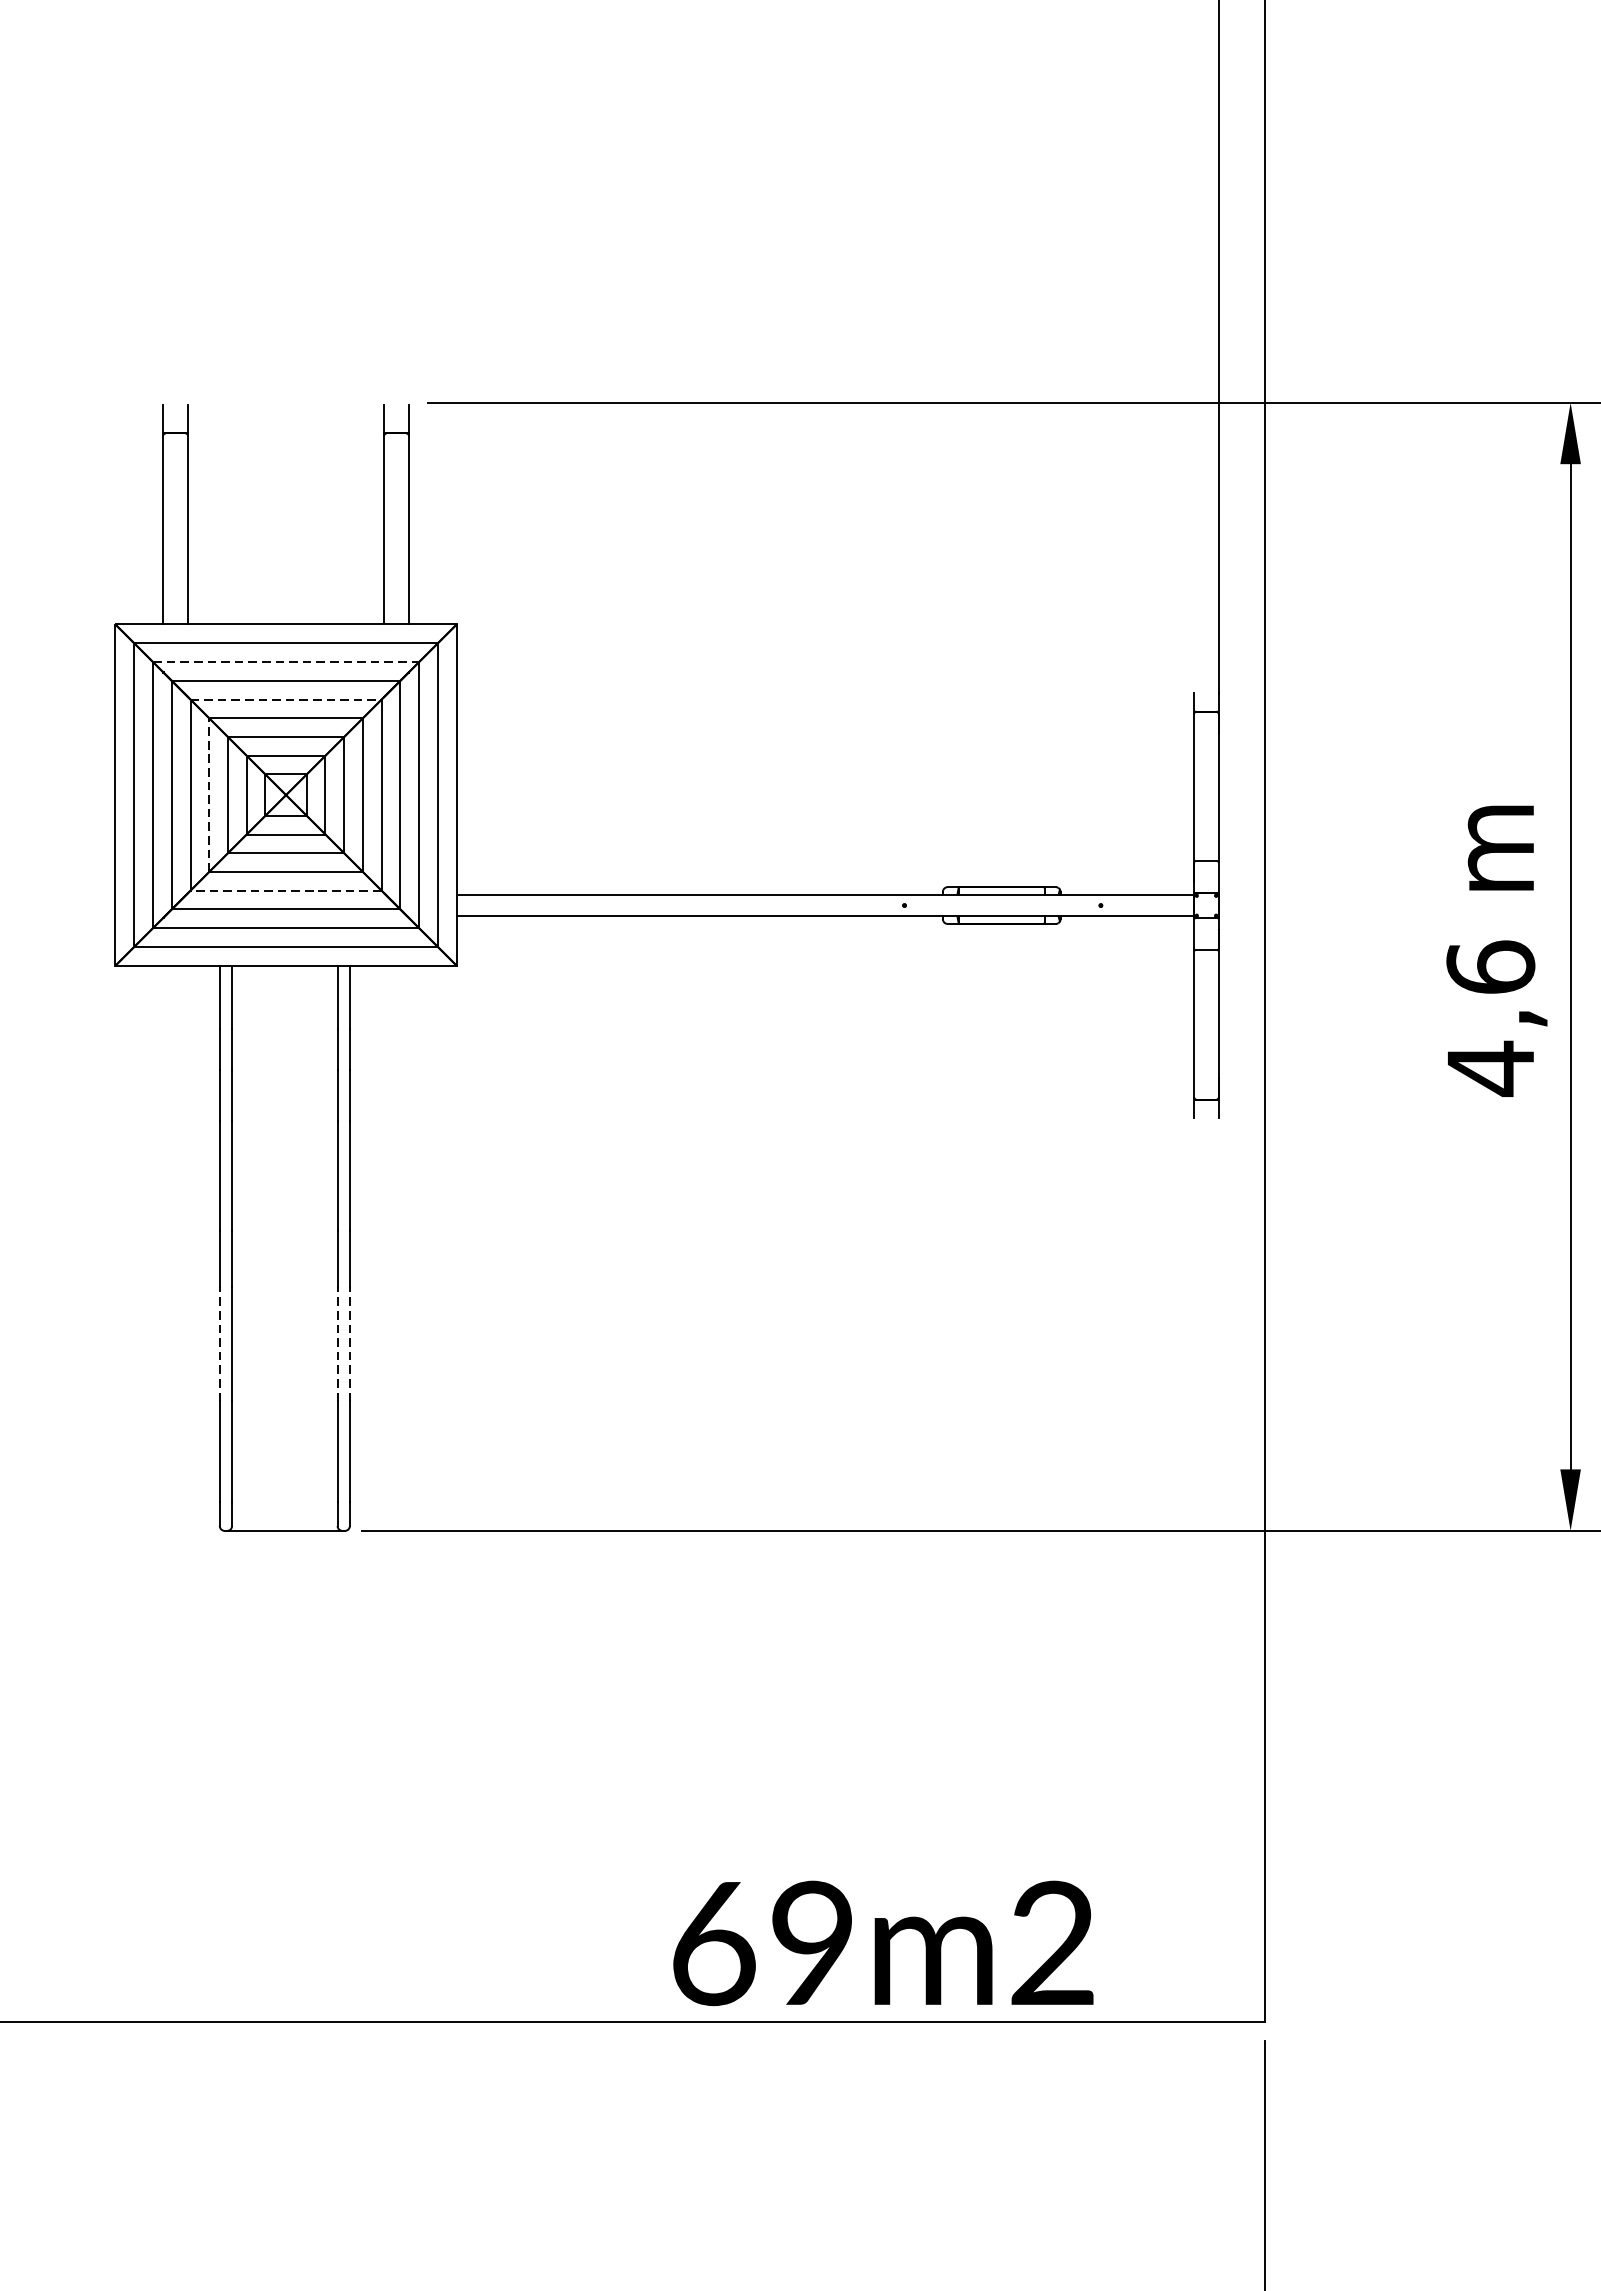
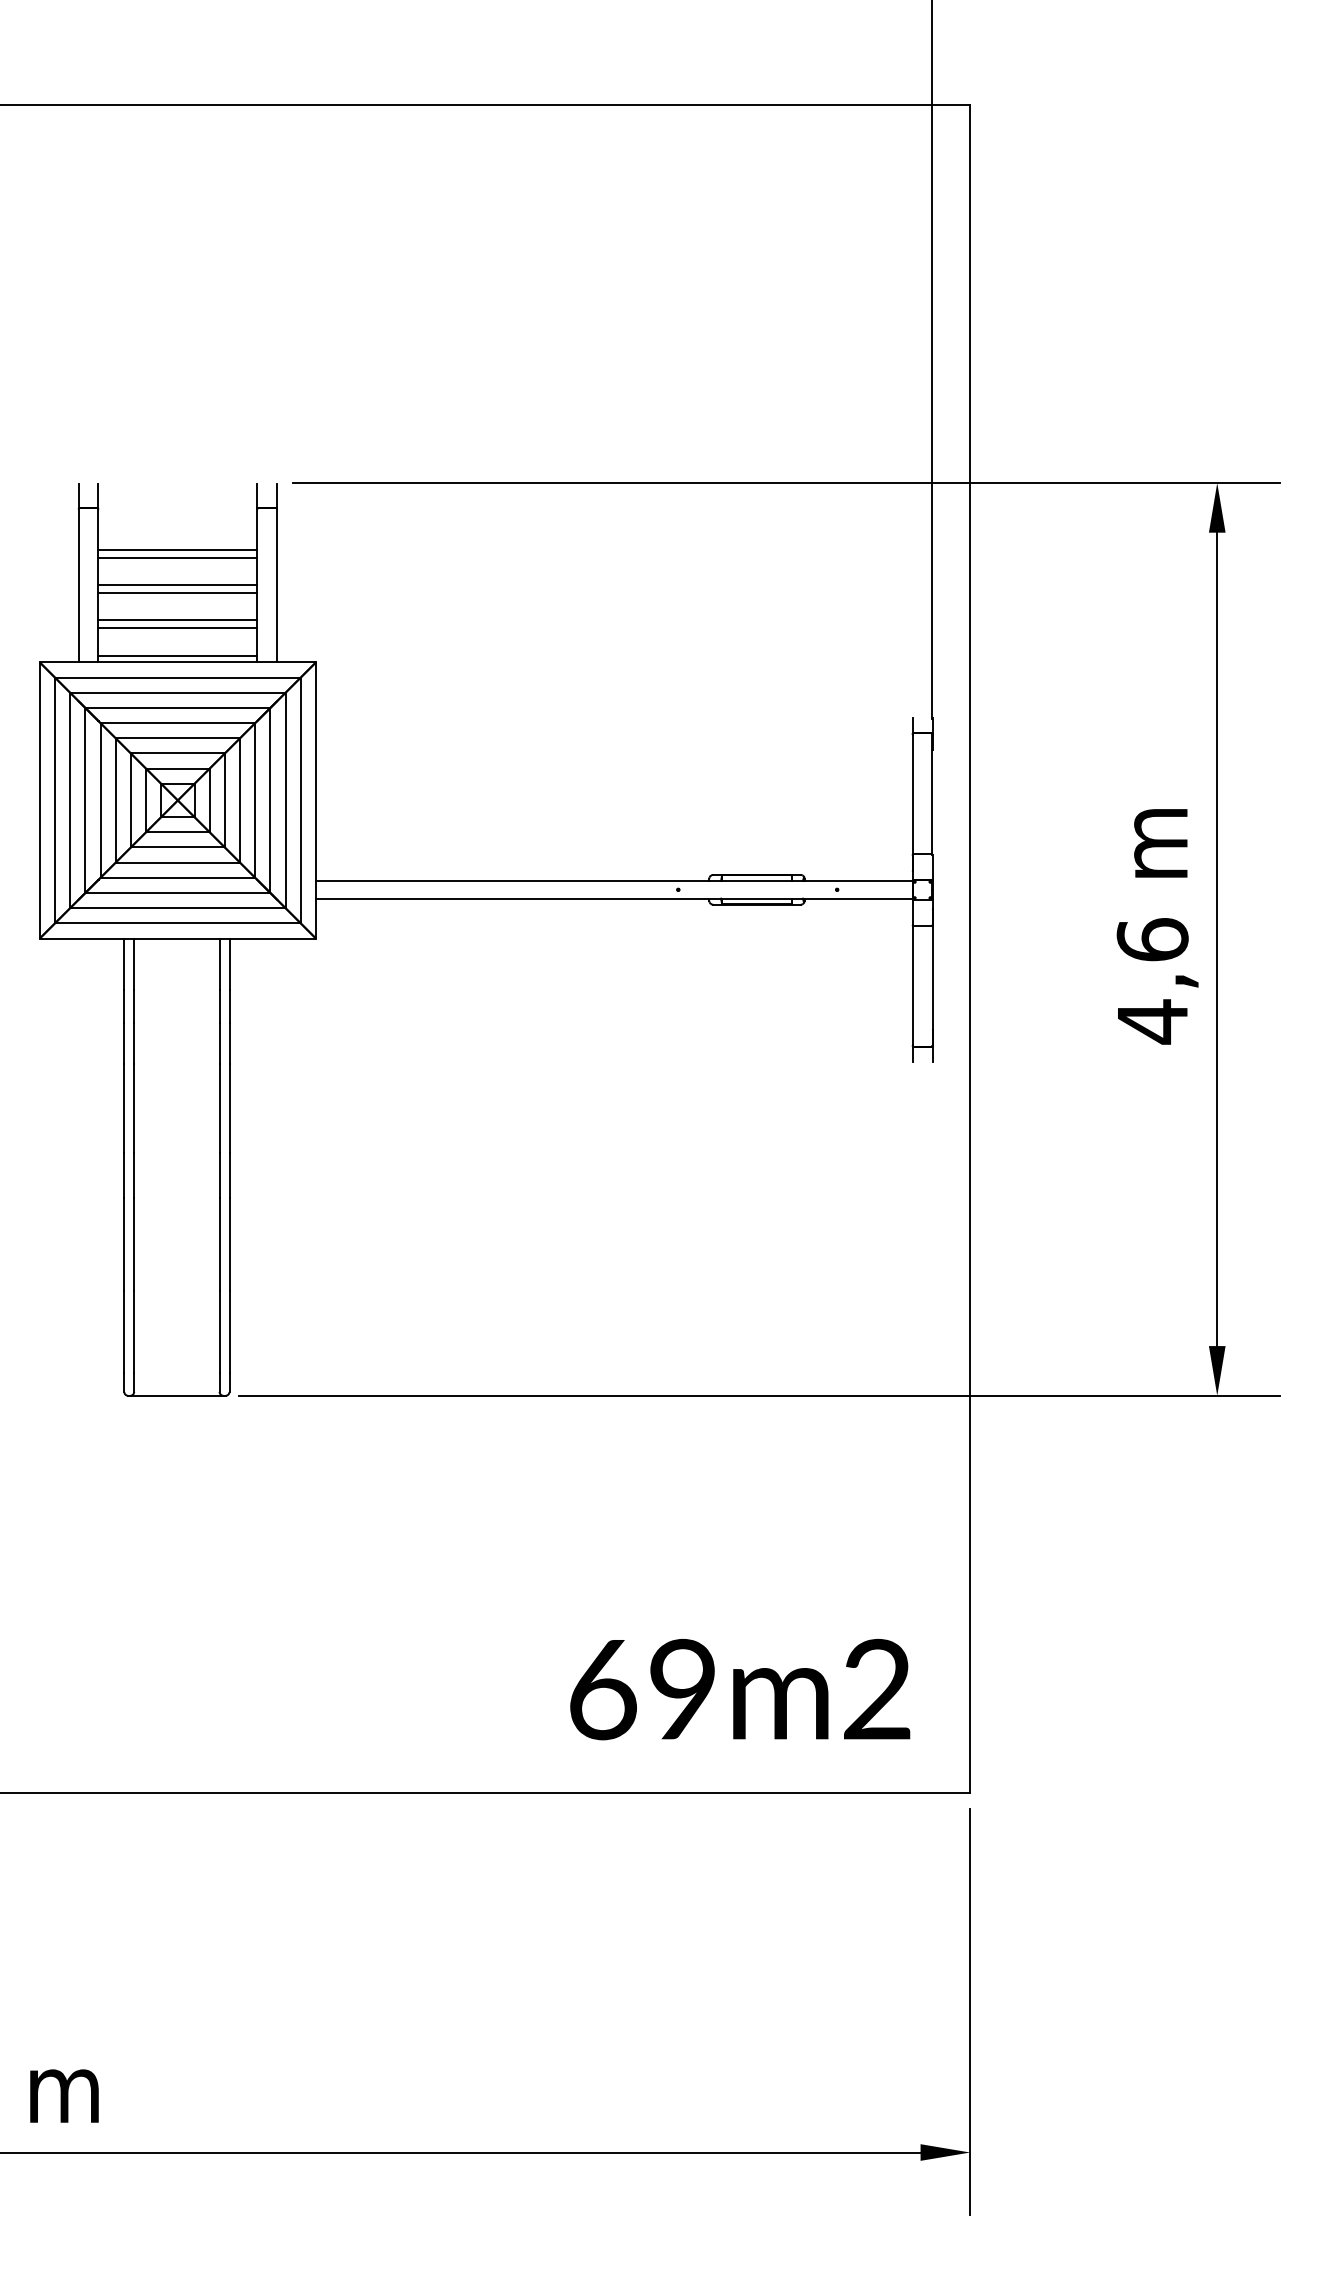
line: (285, 484) -> (177, 549), added
line: (285, 494) -> (177, 557), added
line: (285, 528) -> (177, 584), added
line: (285, 538) -> (177, 592), added
line: (285, 572) -> (177, 620), added
line: (285, 582) -> (177, 628), added
line: (285, 615) -> (177, 655), added
line: (286, 661) -> (178, 692), dashed -> solid
line: (286, 699) -> (178, 723), dashed -> solid
line: (208, 793) -> (115, 799), dashed -> solid
line: (285, 890) -> (177, 877), dashed -> solid
line: (220, 1343) -> (124, 1244), dashed -> solid
line: (337, 1343) -> (219, 1244), dashed -> solid
line: (349, 1343) -> (229, 1244), dashed -> solid
text: (883, 1943) -> (740, 1689), moved

